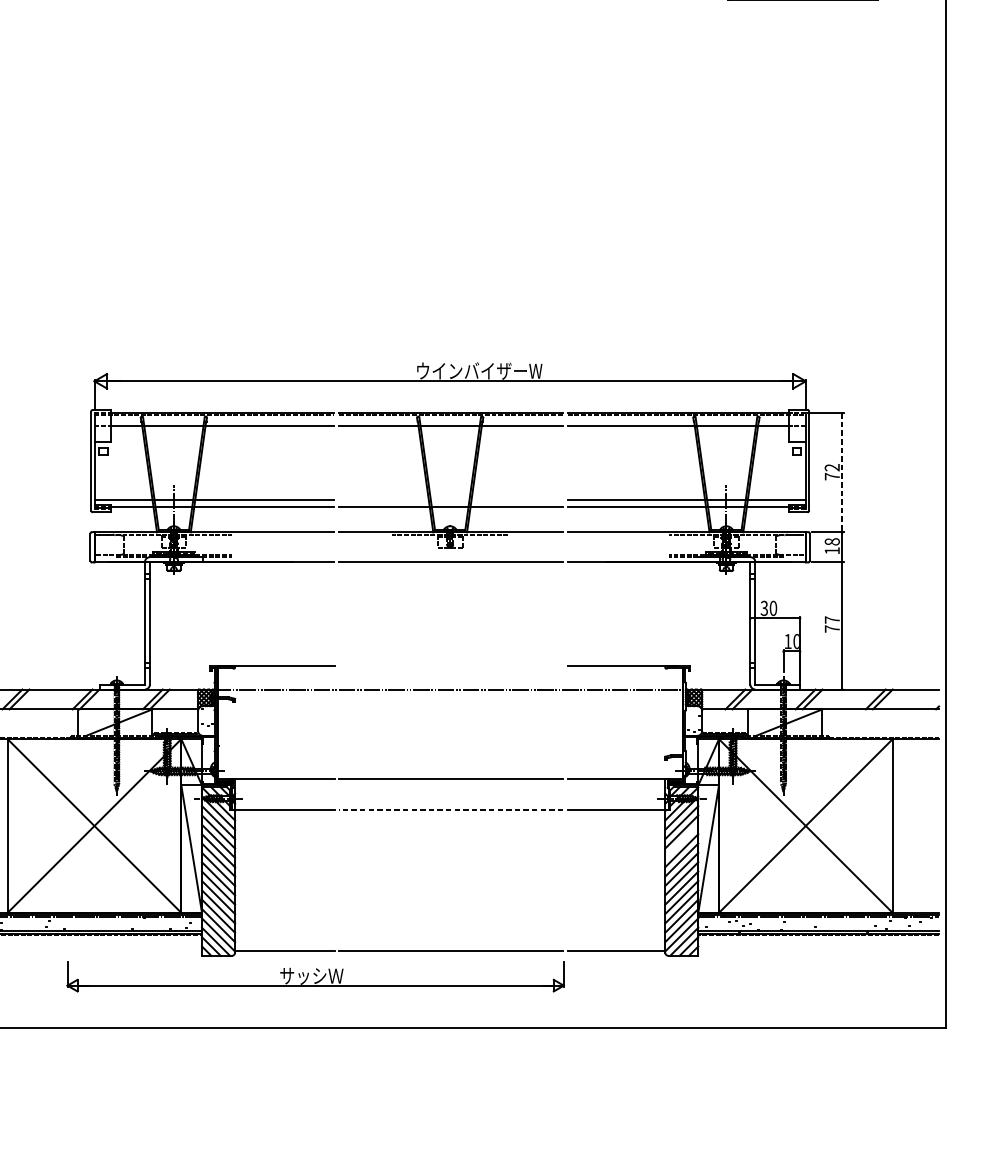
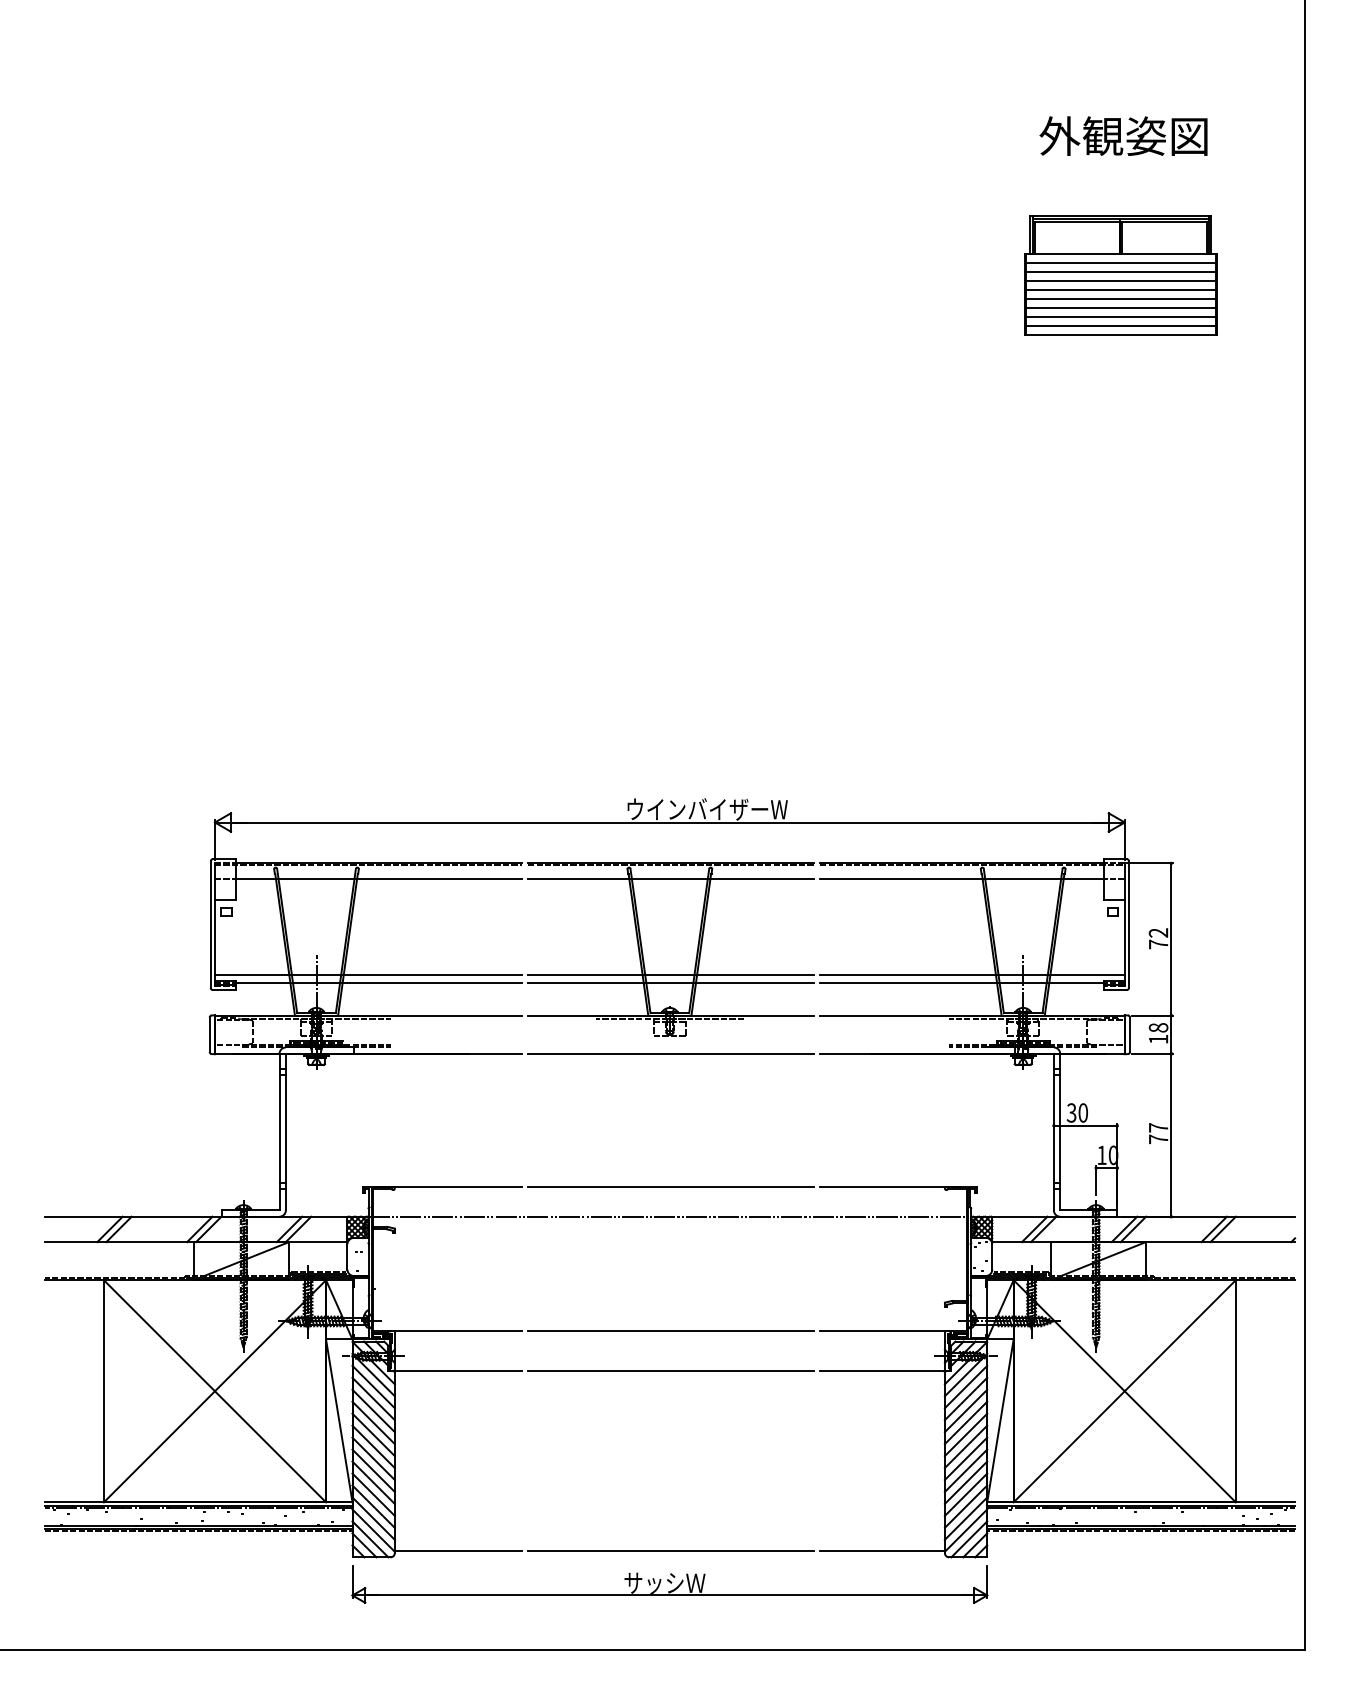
line: (842, 473) -> (1171, 940), dashed -> solid
line: (450, 500) -> (670, 974), added
line: (451, 666) -> (671, 1187), added
line: (450, 810) -> (670, 1371), dashed -> solid
line: (681, 841) -> (965, 1410), added
part: (315, 977) -> (669, 1584), moved

